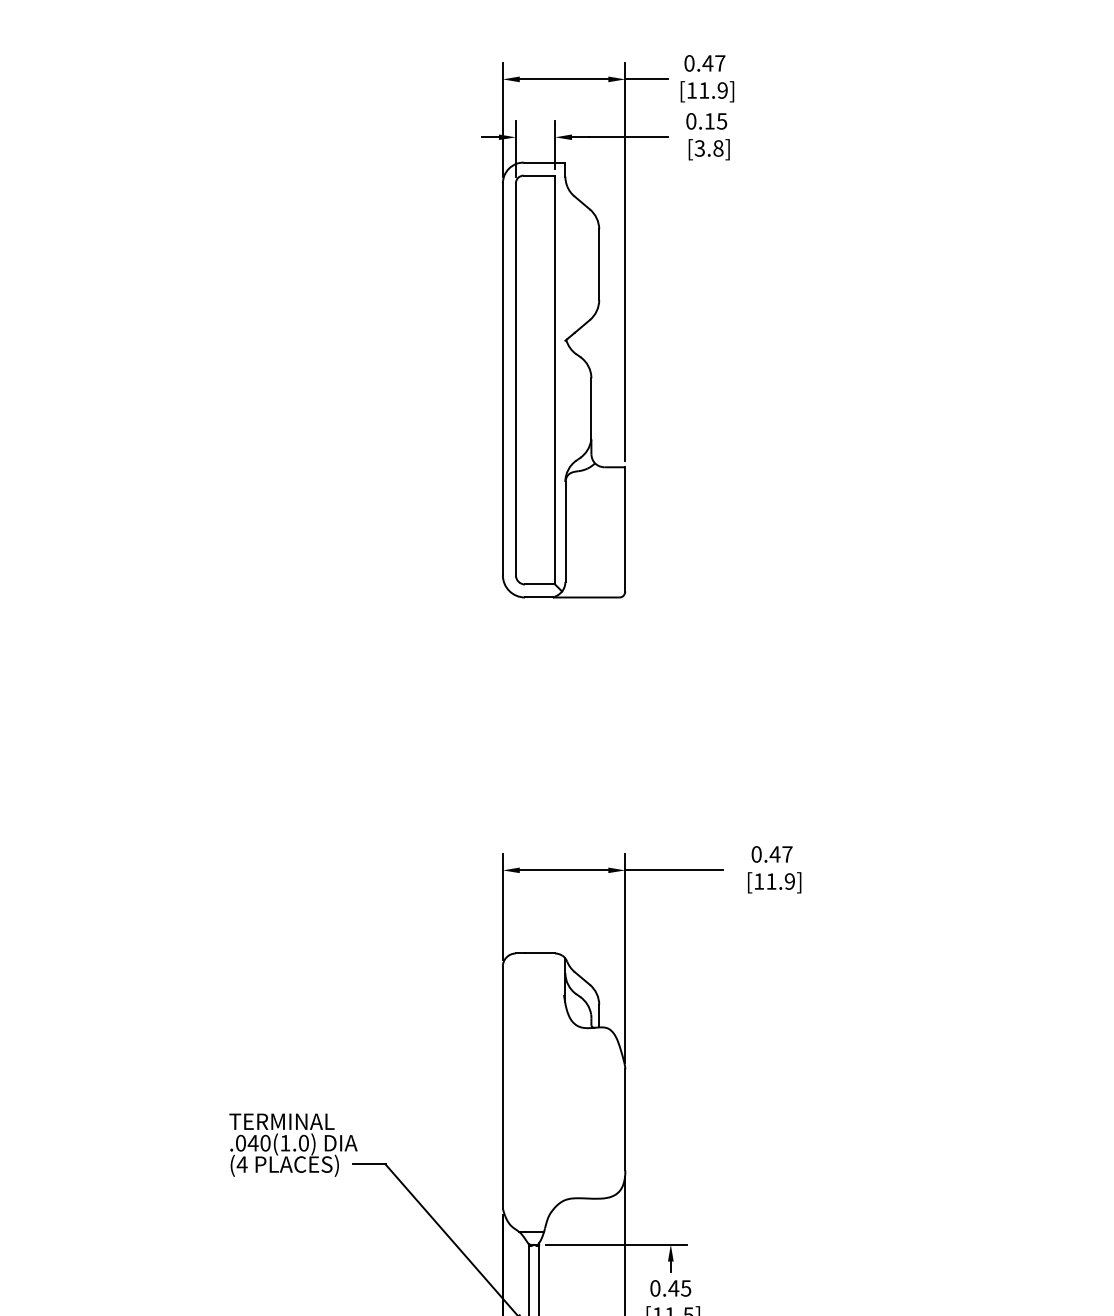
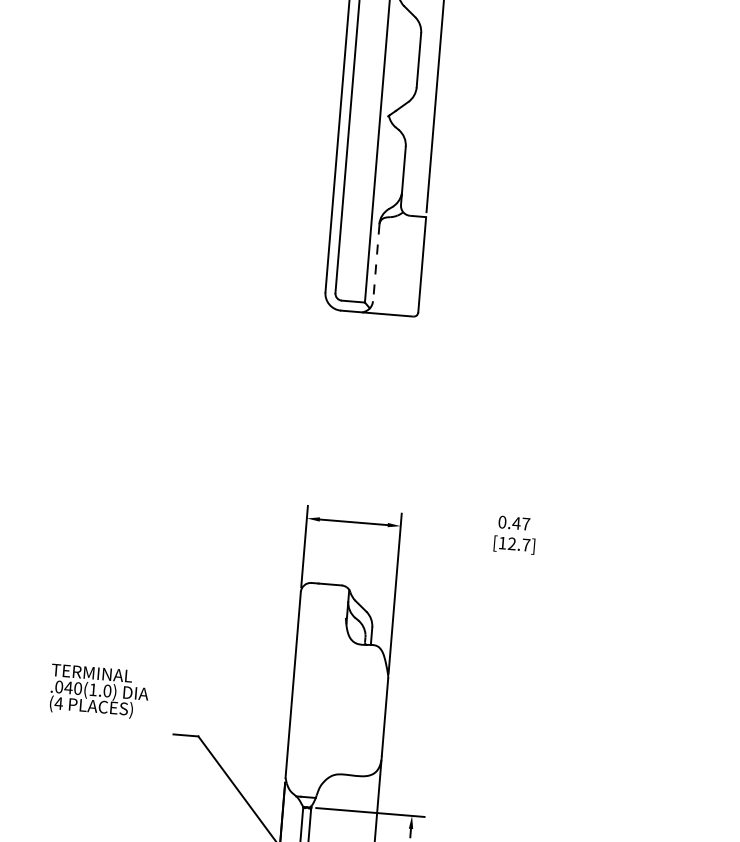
line: (565, 531) -> (376, 262), solid -> dashed
line: (674, 870) -> (438, 529), removed
text: (780, 881) -> (519, 544), [11.9] -> [12.7]
text: (293, 1144) -> (99, 691), moved

